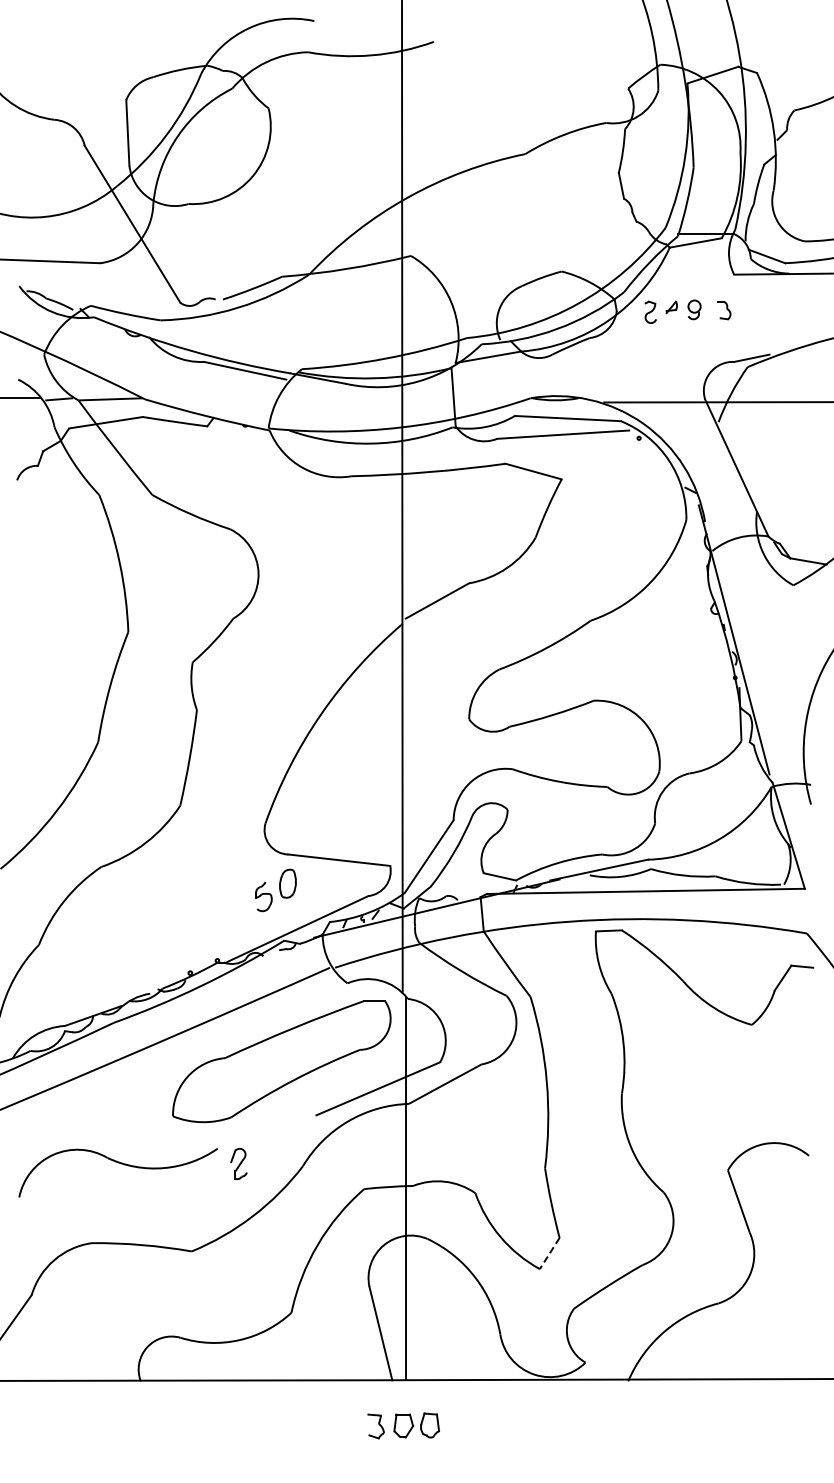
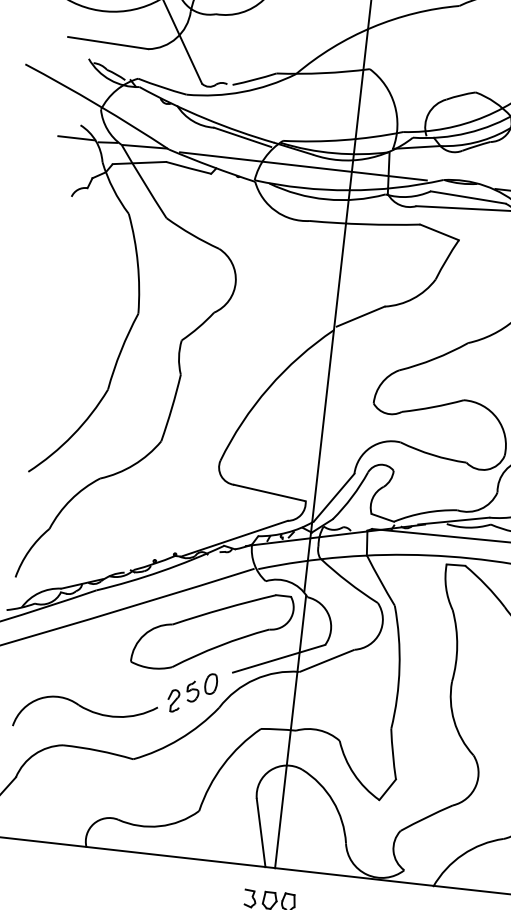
line: (333, 401) -> (302, 166), added
part: (275, 890) -> (201, 687), moved
part: (121, 1164) -> (88, 710), moved
line: (549, 1253) -> (387, 789), dashed -> solid

